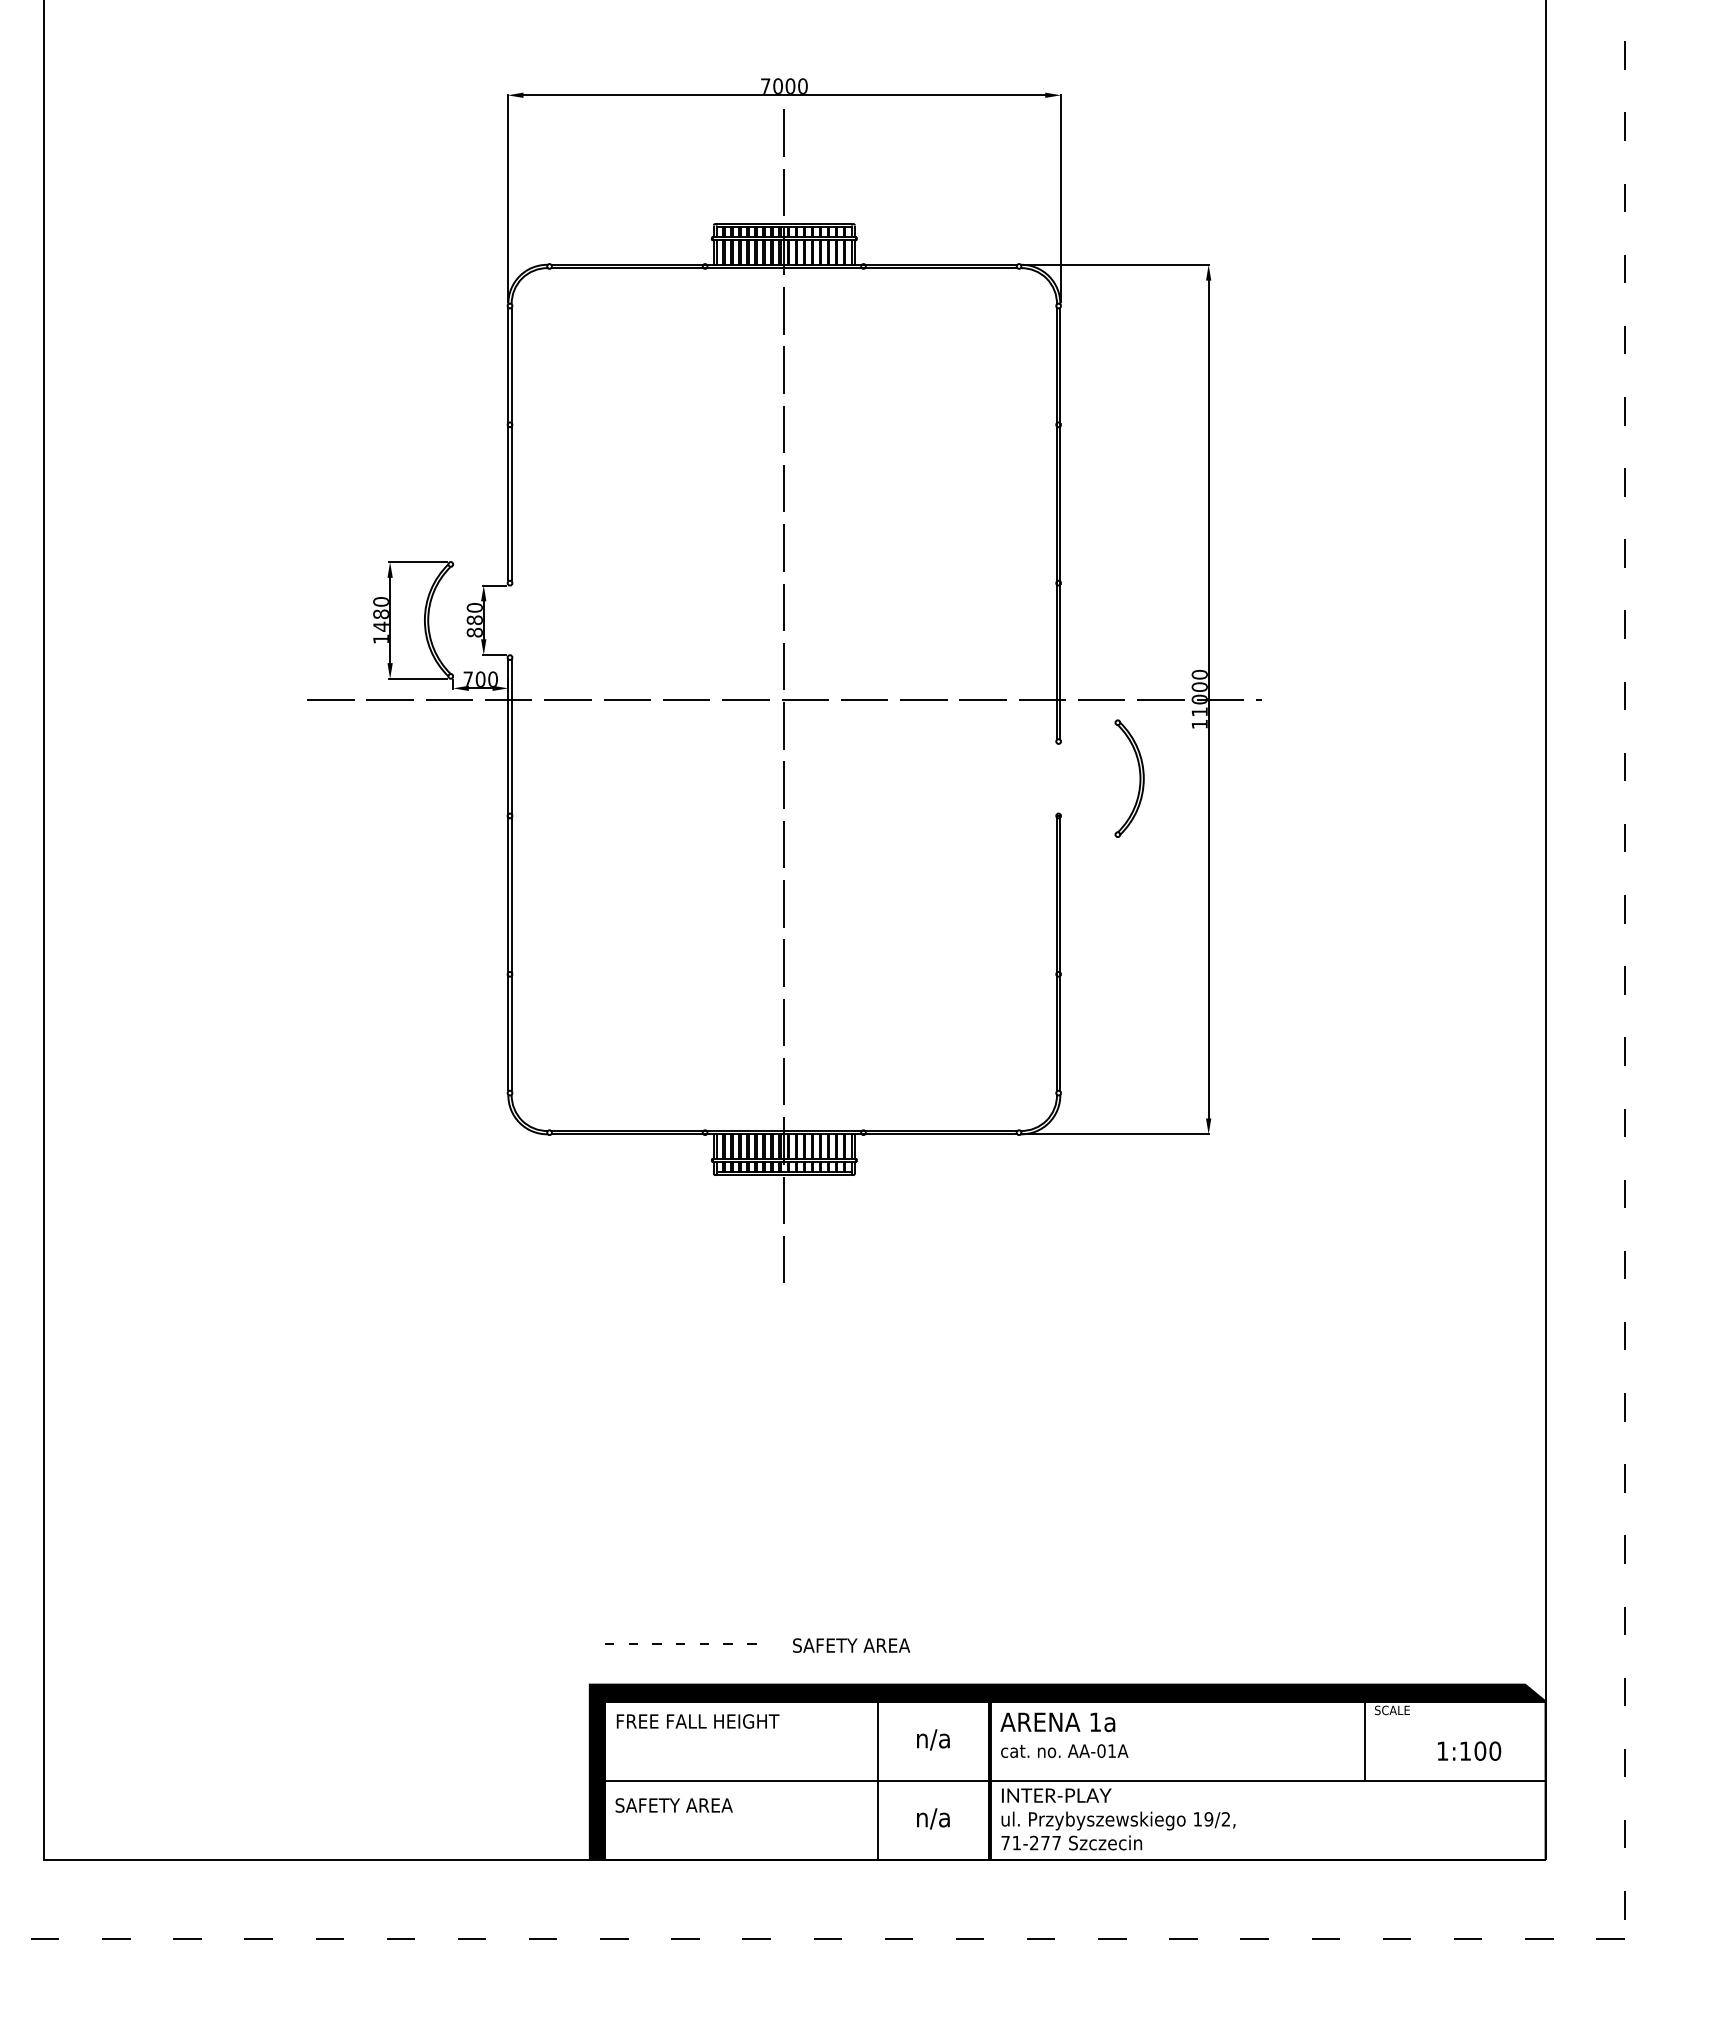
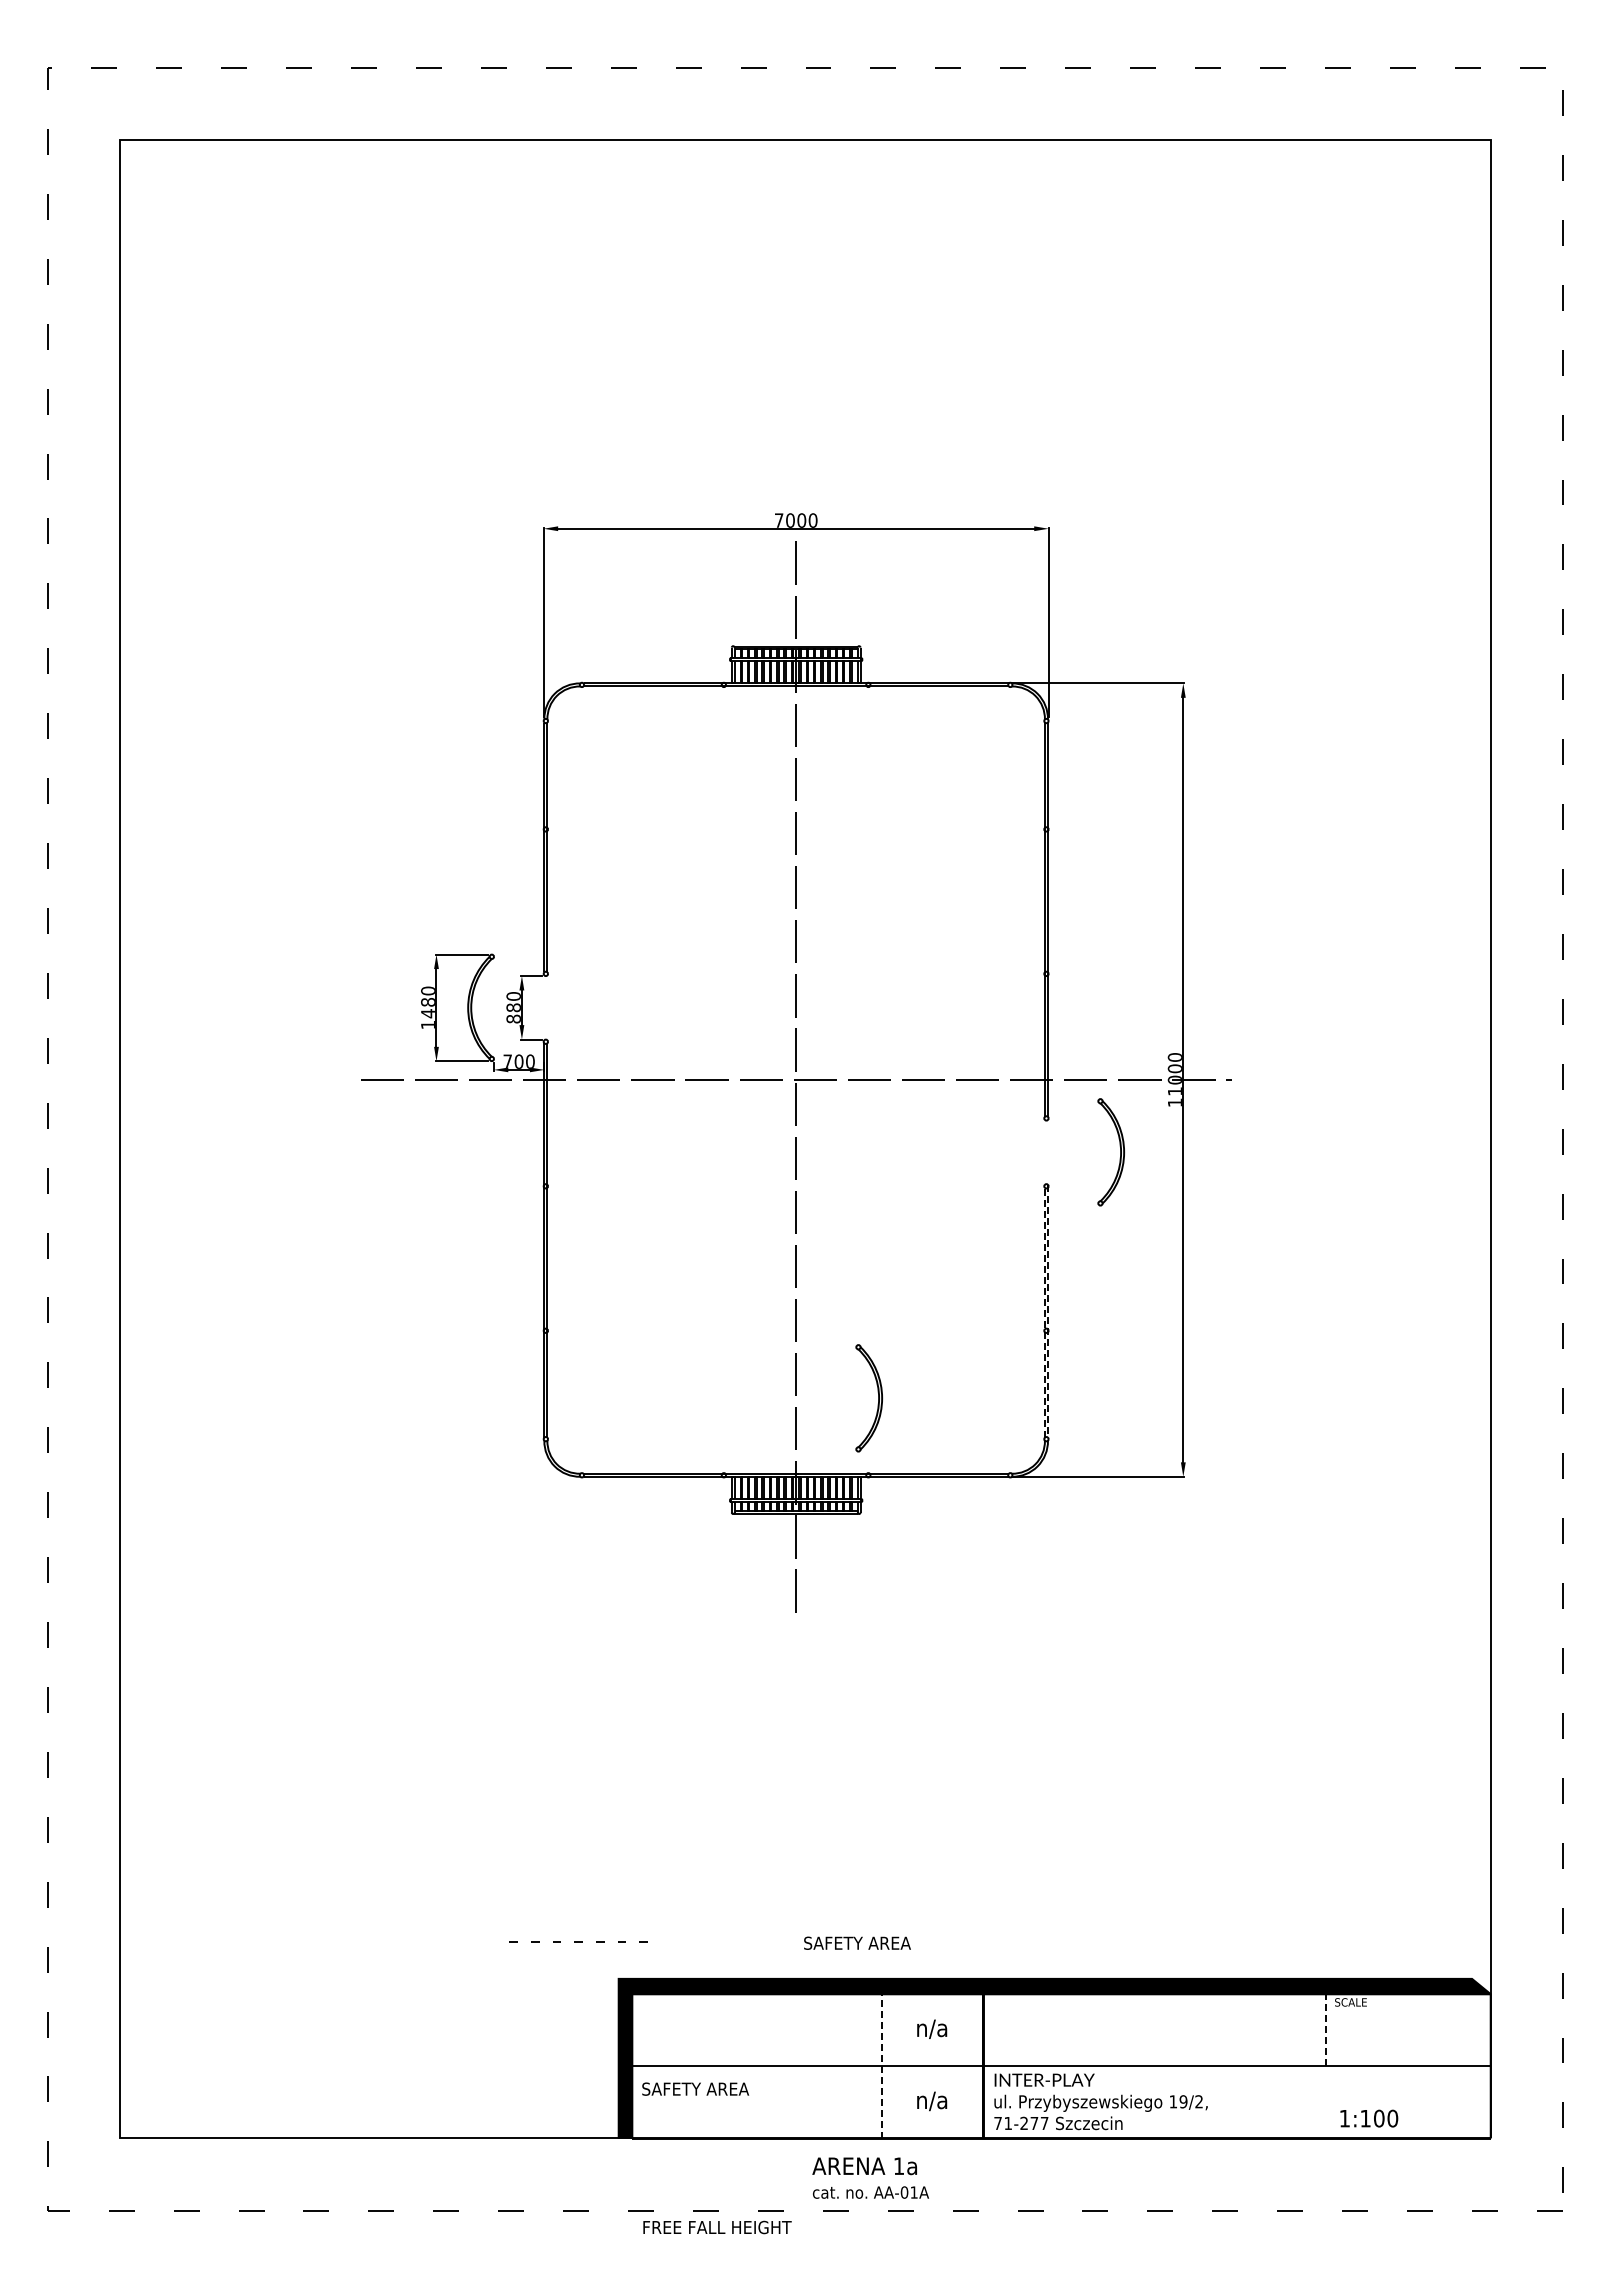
line: (1058, 816) -> (1046, 1186), solid -> dashed
part: (874, 1048) -> (878, 1398), added
line: (680, 1643) -> (578, 1941), moved
text: (698, 1721) -> (717, 2227), moved
text: (1064, 1734) -> (870, 2177), moved
line: (1365, 1740) -> (1326, 2029), solid -> dashed
text: (1469, 1751) -> (1369, 2118), moved
line: (877, 1779) -> (881, 2065), solid -> dashed

